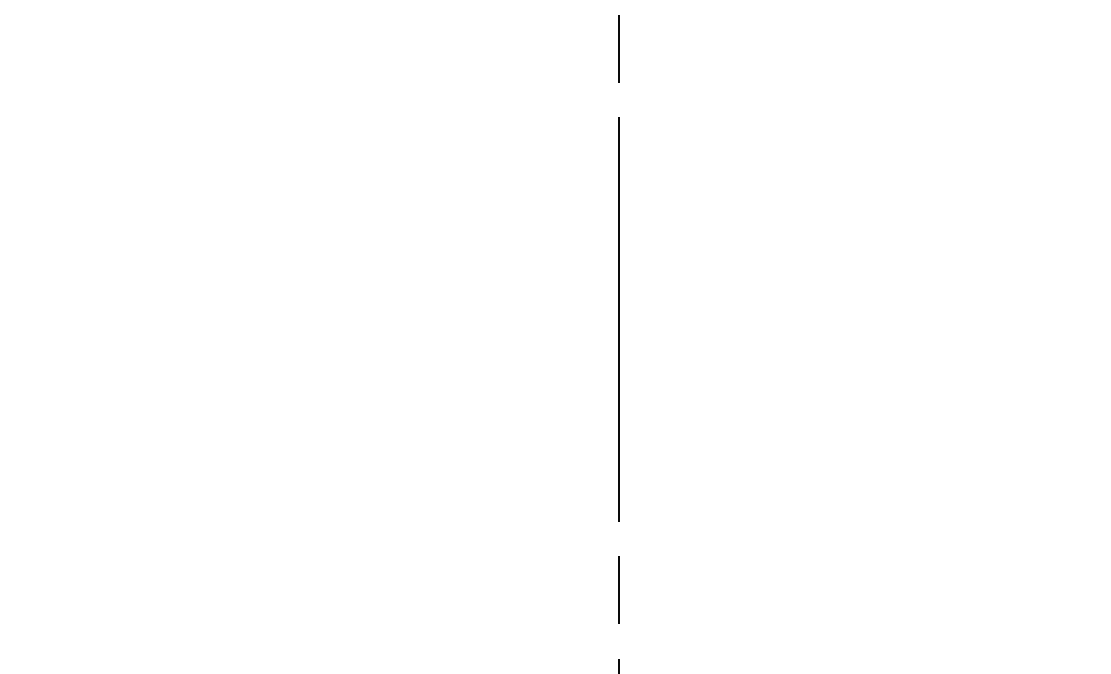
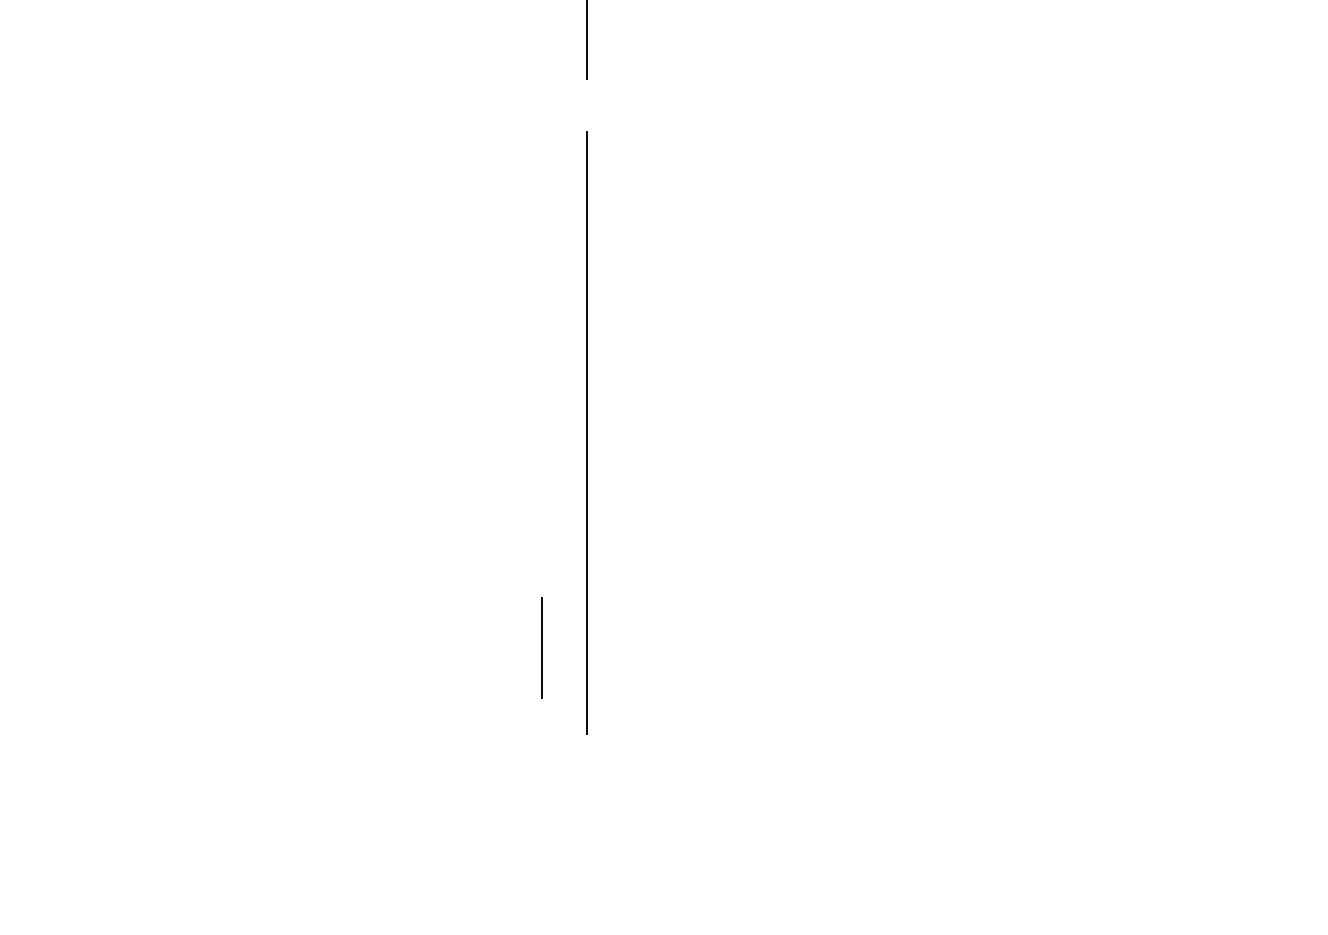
line: (618, 589) -> (540, 646), moved

